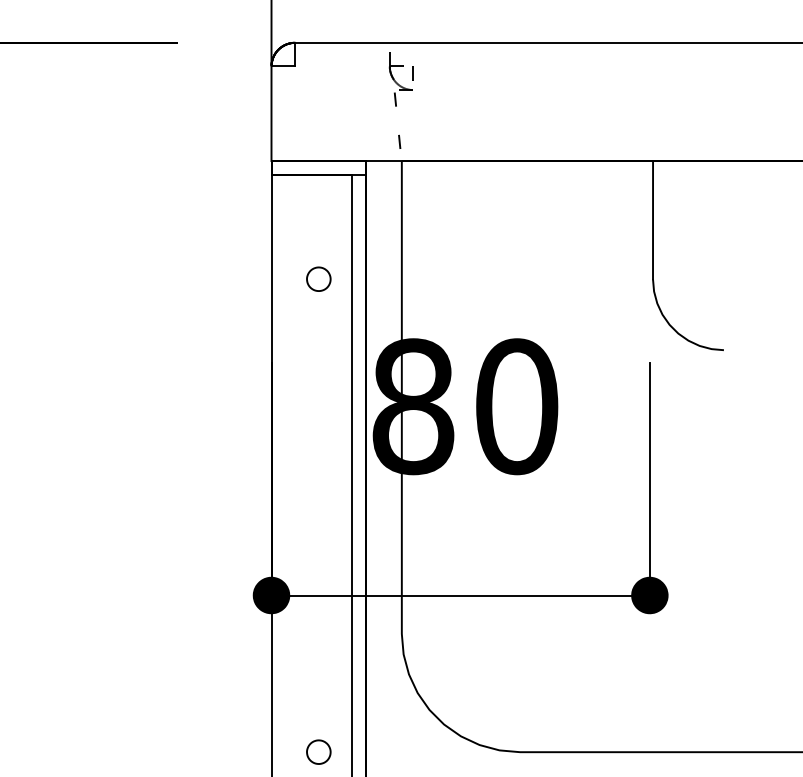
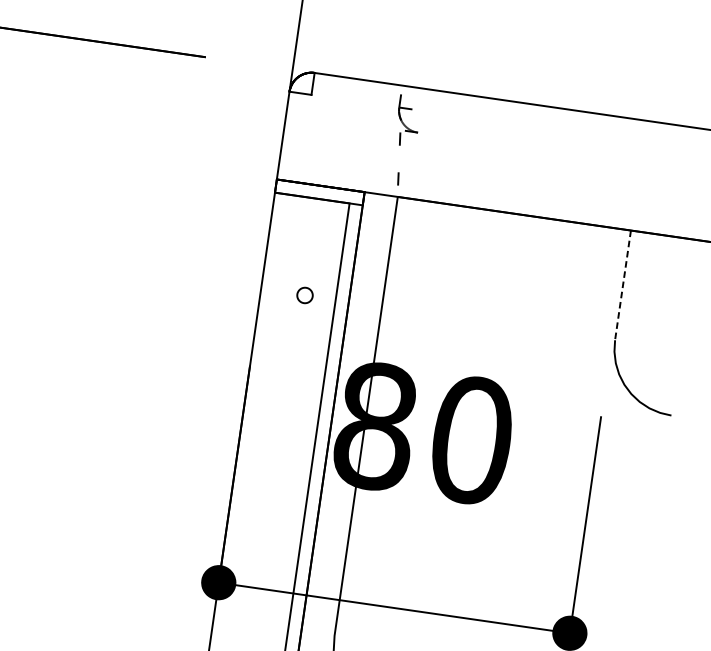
line: (412, 73) -> (419, 117), removed
line: (653, 220) -> (623, 285), solid -> dashed
part: (318, 278) -> (304, 294), size x0.7

